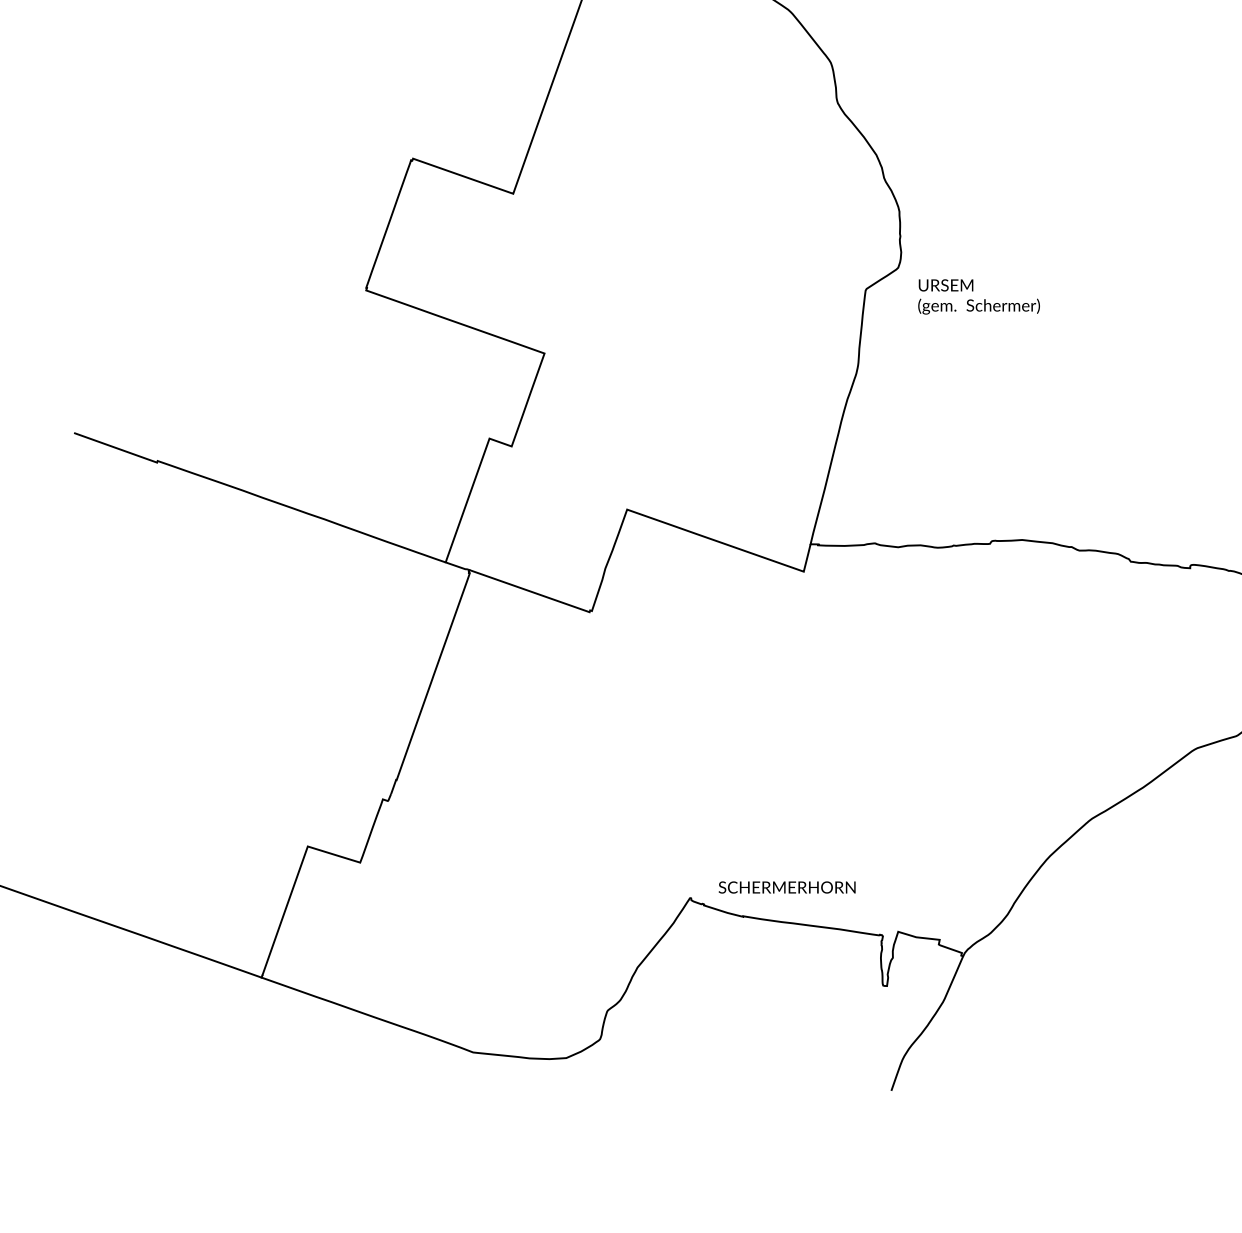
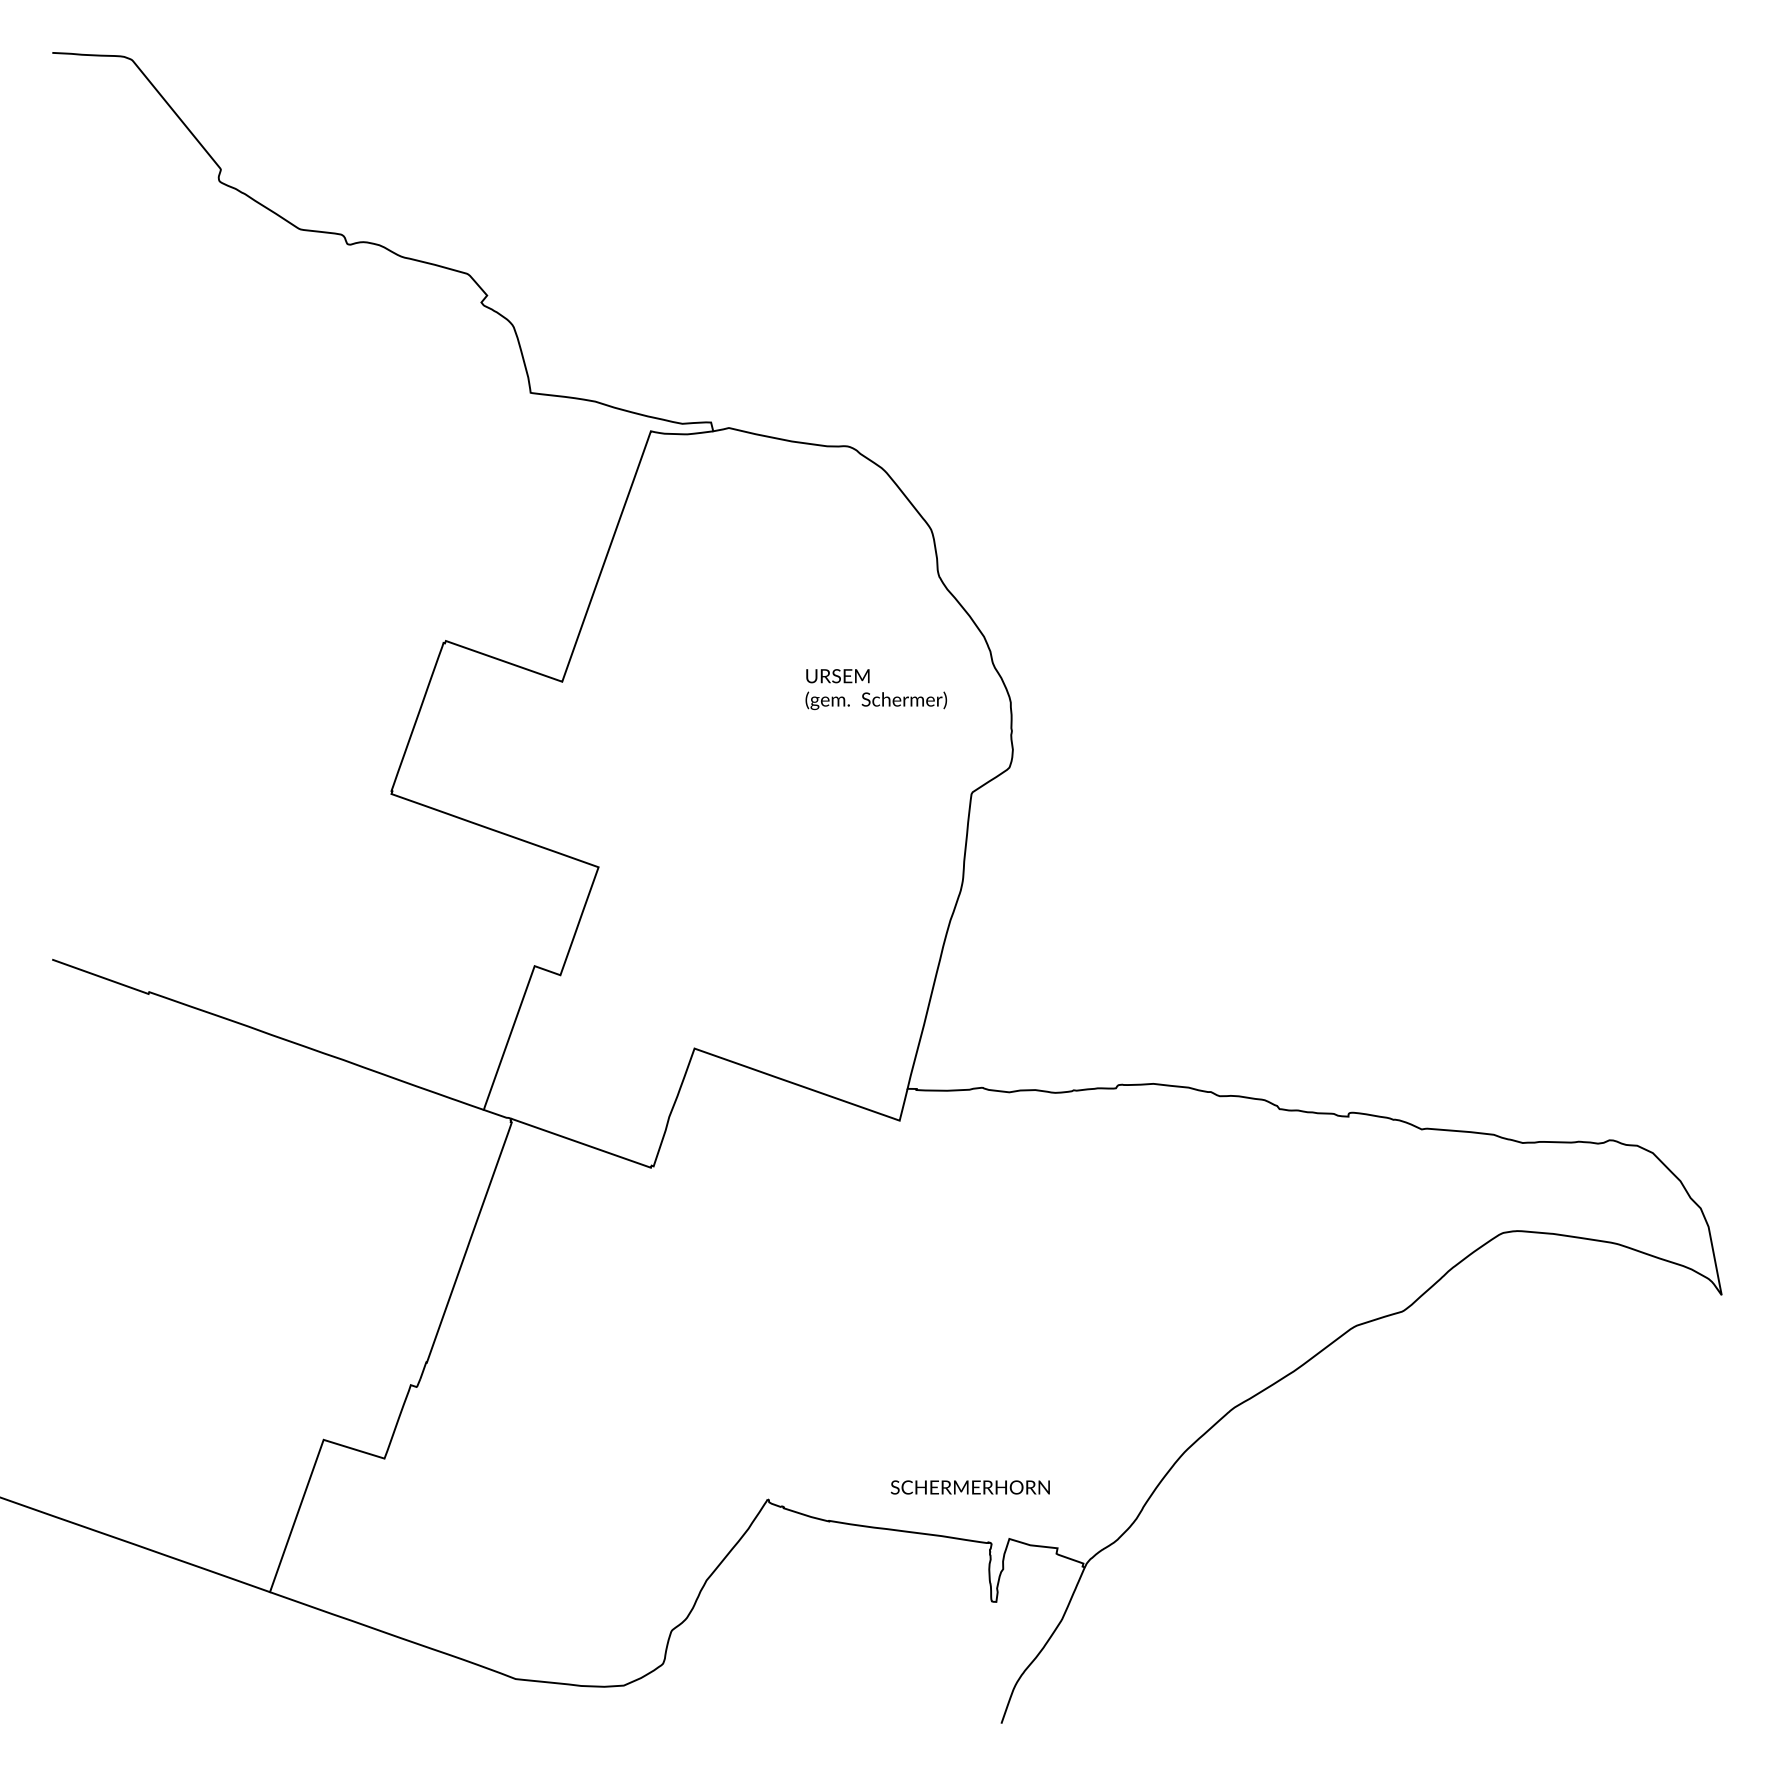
text: (978, 296) -> (875, 689), moved
text: (786, 887) -> (969, 1487), moved

